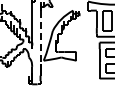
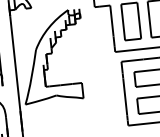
line: (40, 37) -> (15, 63), dashed -> solid

